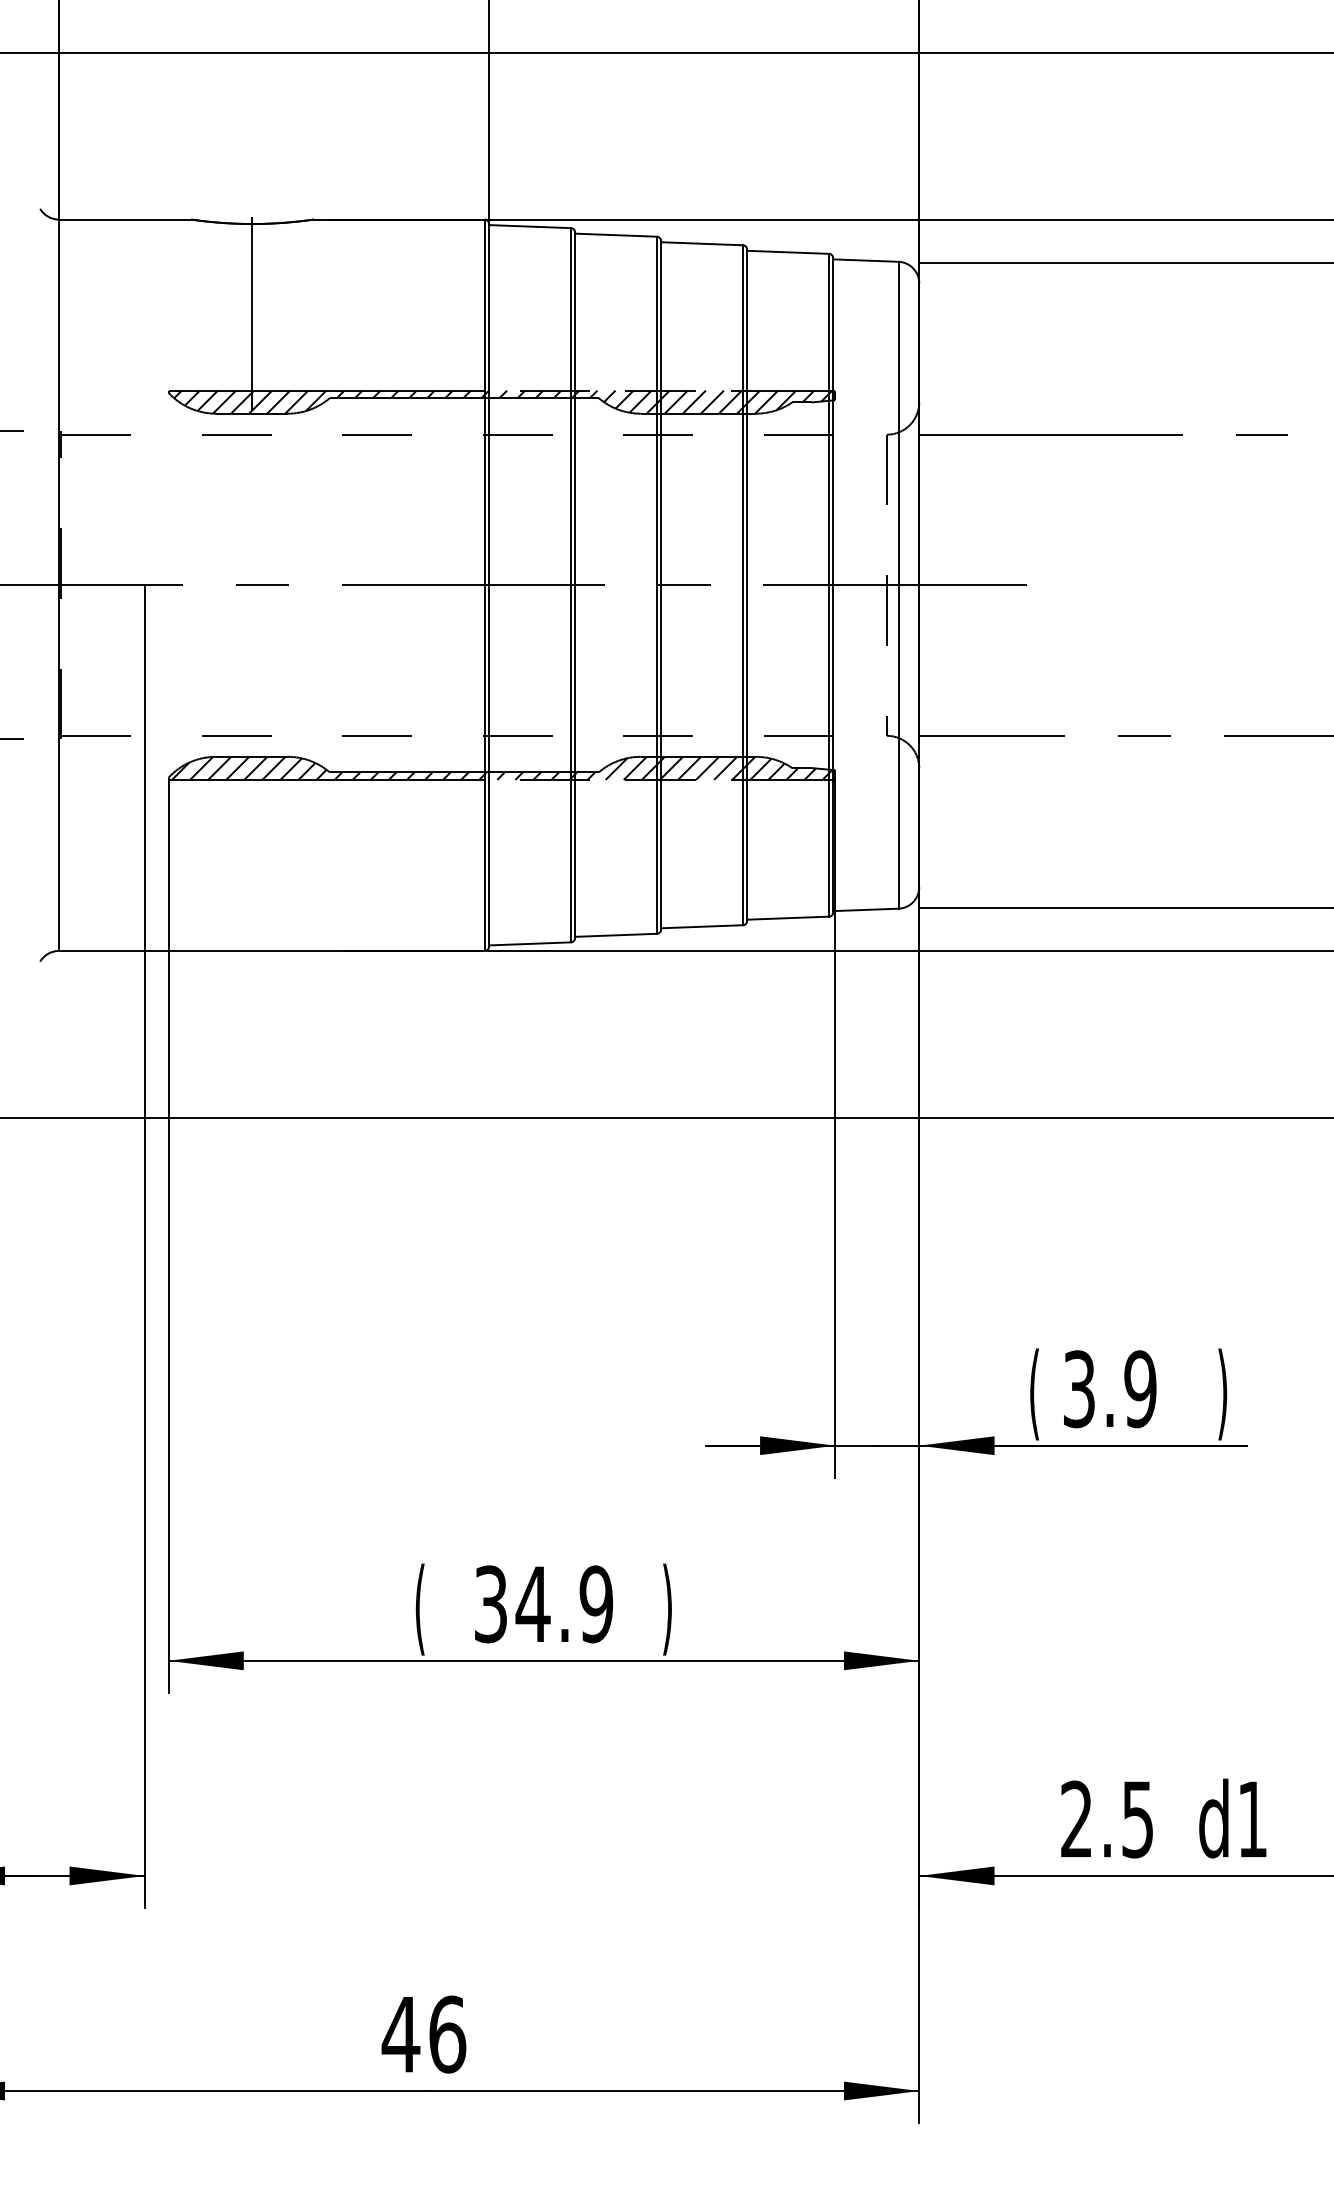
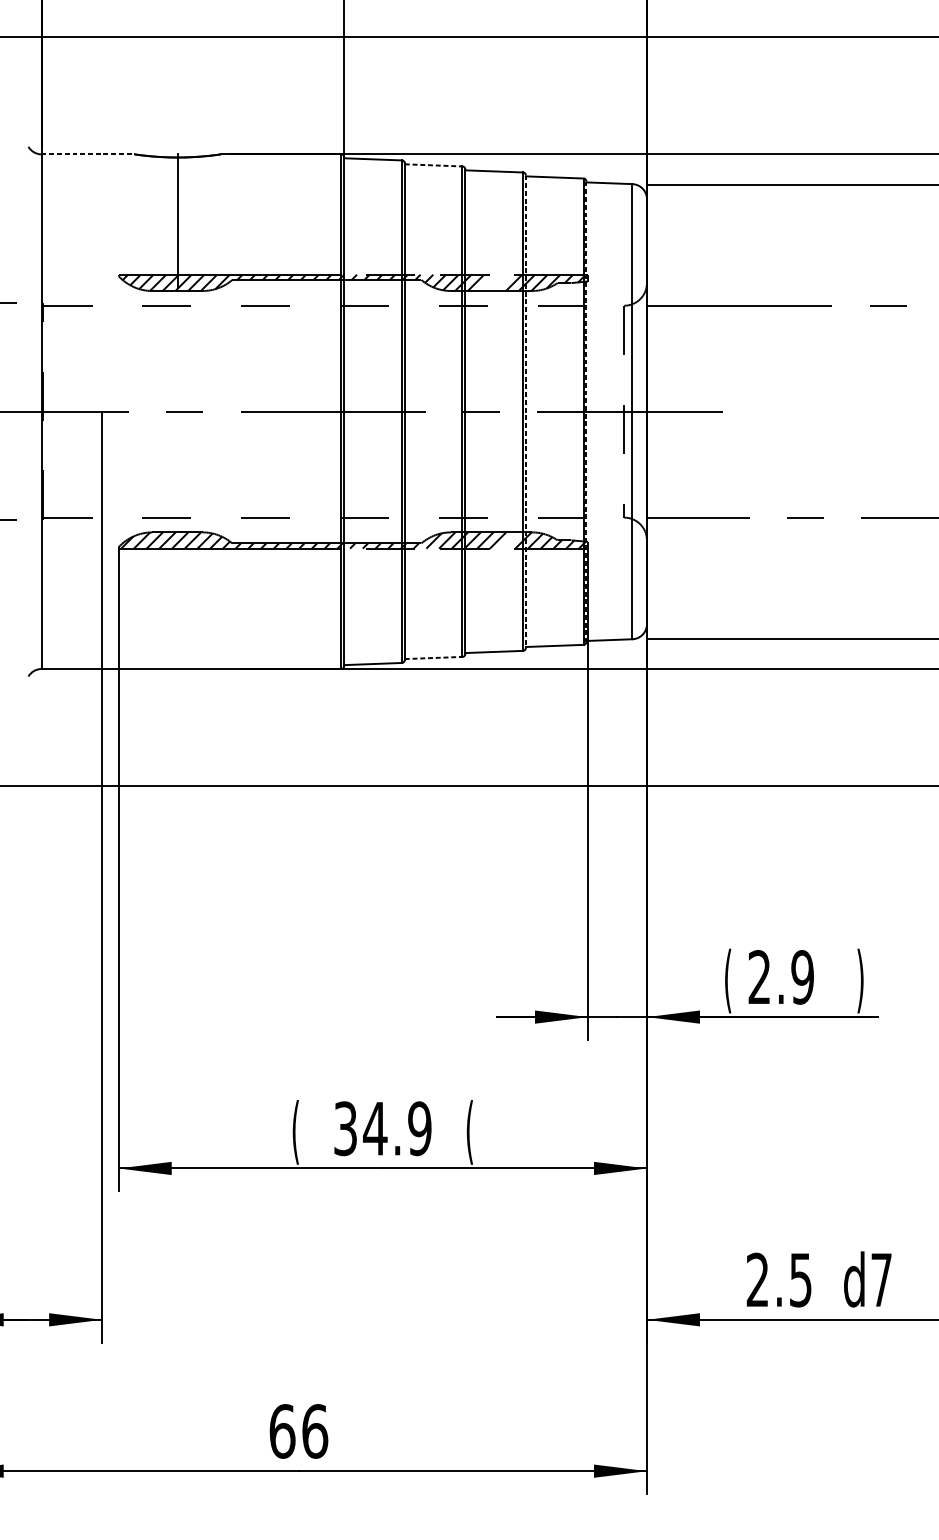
line: (125, 219) -> (88, 154), solid -> dashed
line: (616, 235) -> (433, 165), solid -> dashed
line: (693, 401) -> (488, 282), removed
line: (711, 401) -> (500, 282), removed
line: (747, 585) -> (526, 411), solid -> dashed
line: (833, 585) -> (586, 411), solid -> dashed
line: (725, 767) -> (510, 539), removed
line: (616, 935) -> (433, 658), solid -> dashed
text: (1078, 1389) -> (759, 977), 3.9 -> 2.9
text: (667, 1609) -> (469, 1132), ) -> (
text: (1252, 1819) -> (881, 1280), d1 -> d7
text: (400, 2034) -> (281, 1431), 46 -> 66

